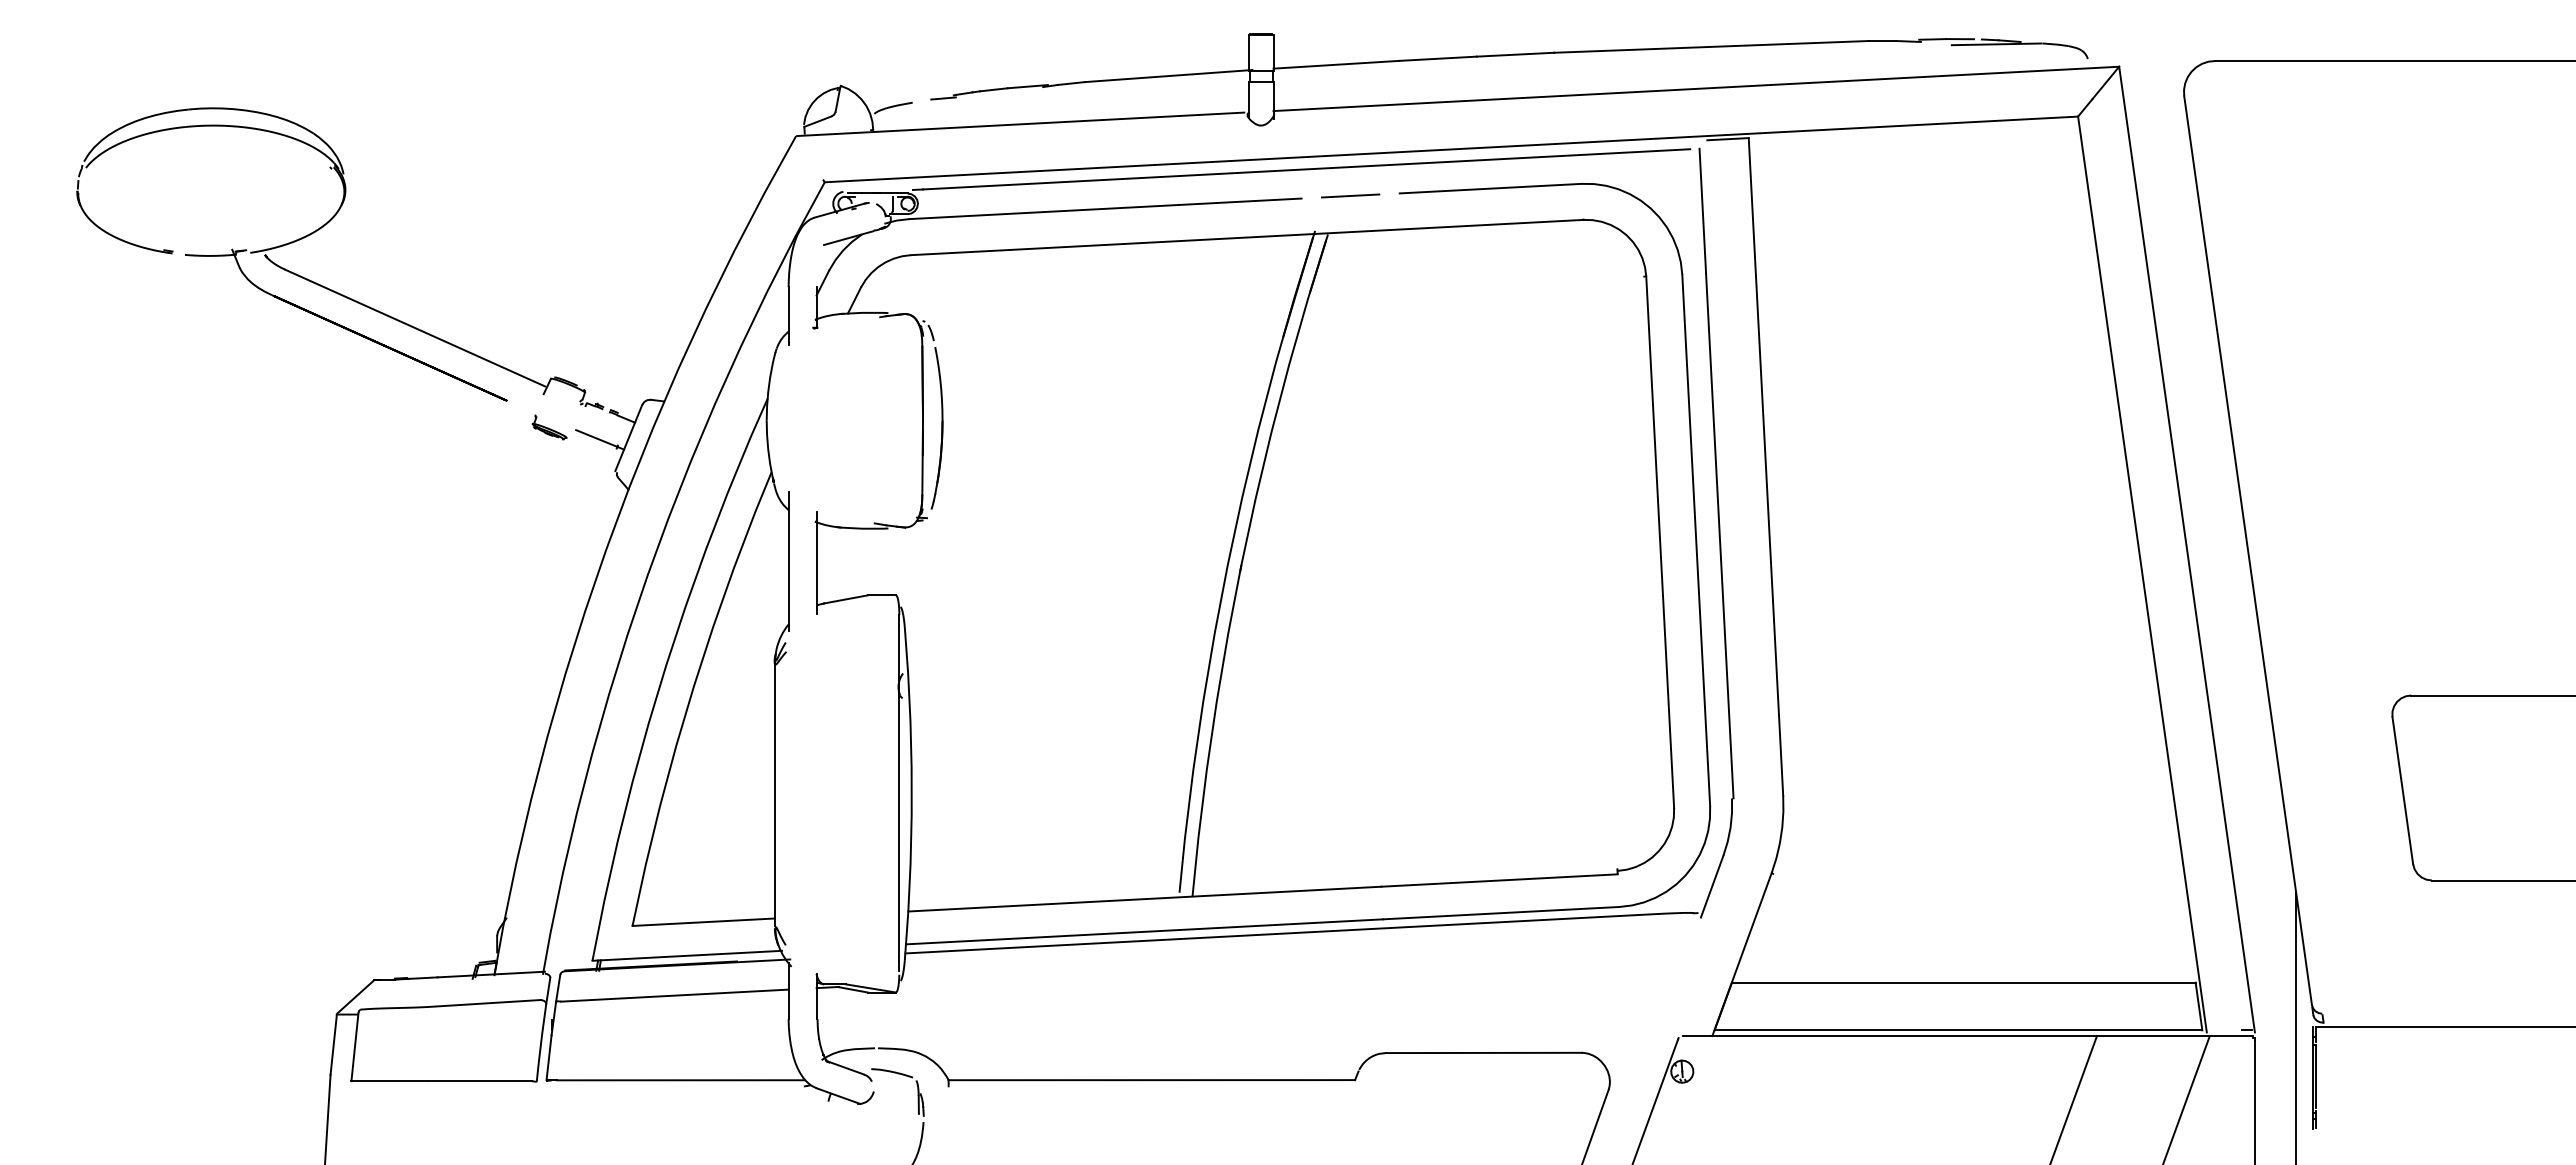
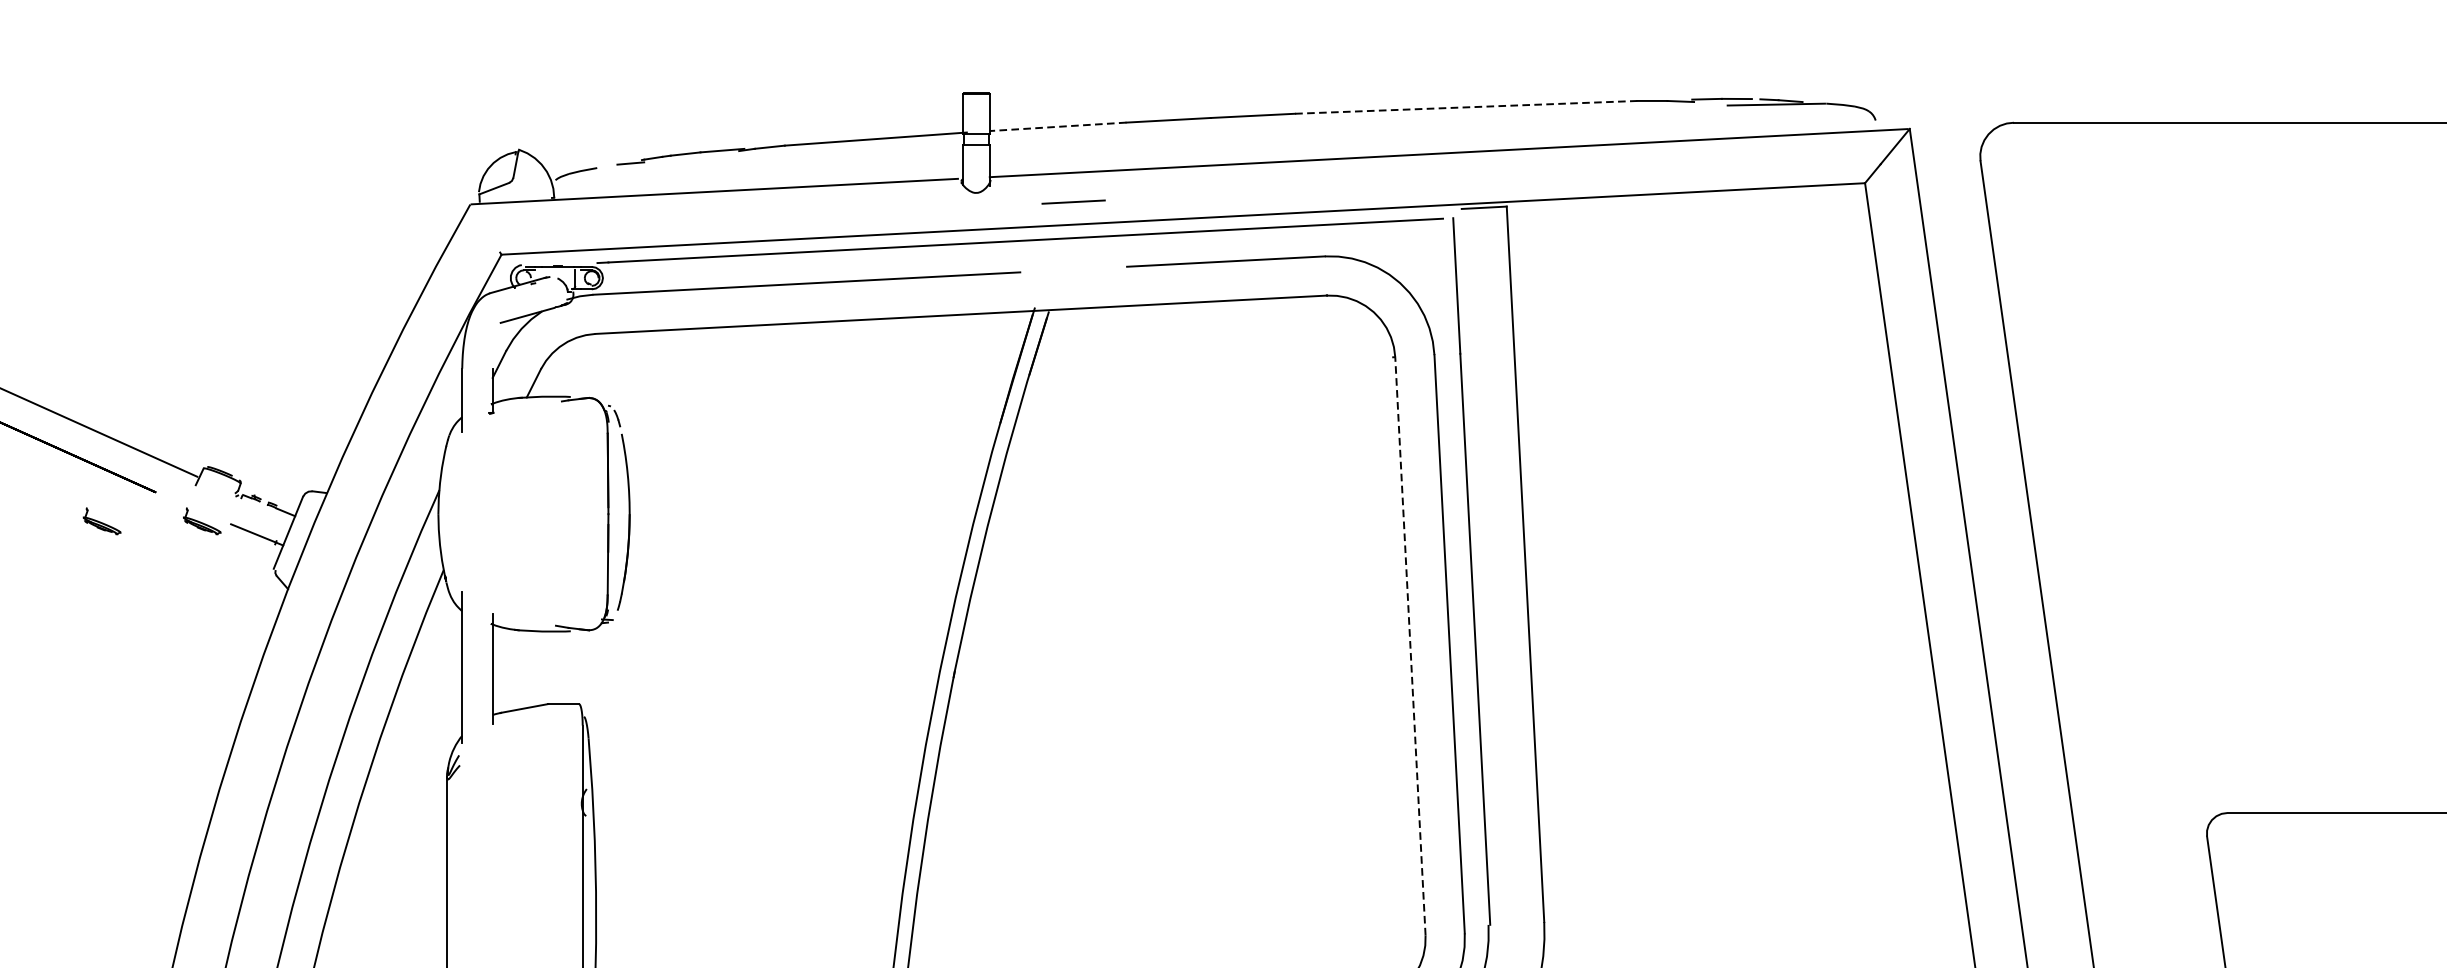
line: (1712, 46) -> (1467, 106), solid -> dashed
line: (1336, 64) -> (1058, 126), solid -> dashed
line: (1350, 195) -> (1073, 201), moved
part: (457, 427) -> (102, 521), added
line: (1660, 541) -> (1410, 645), solid -> dashed

